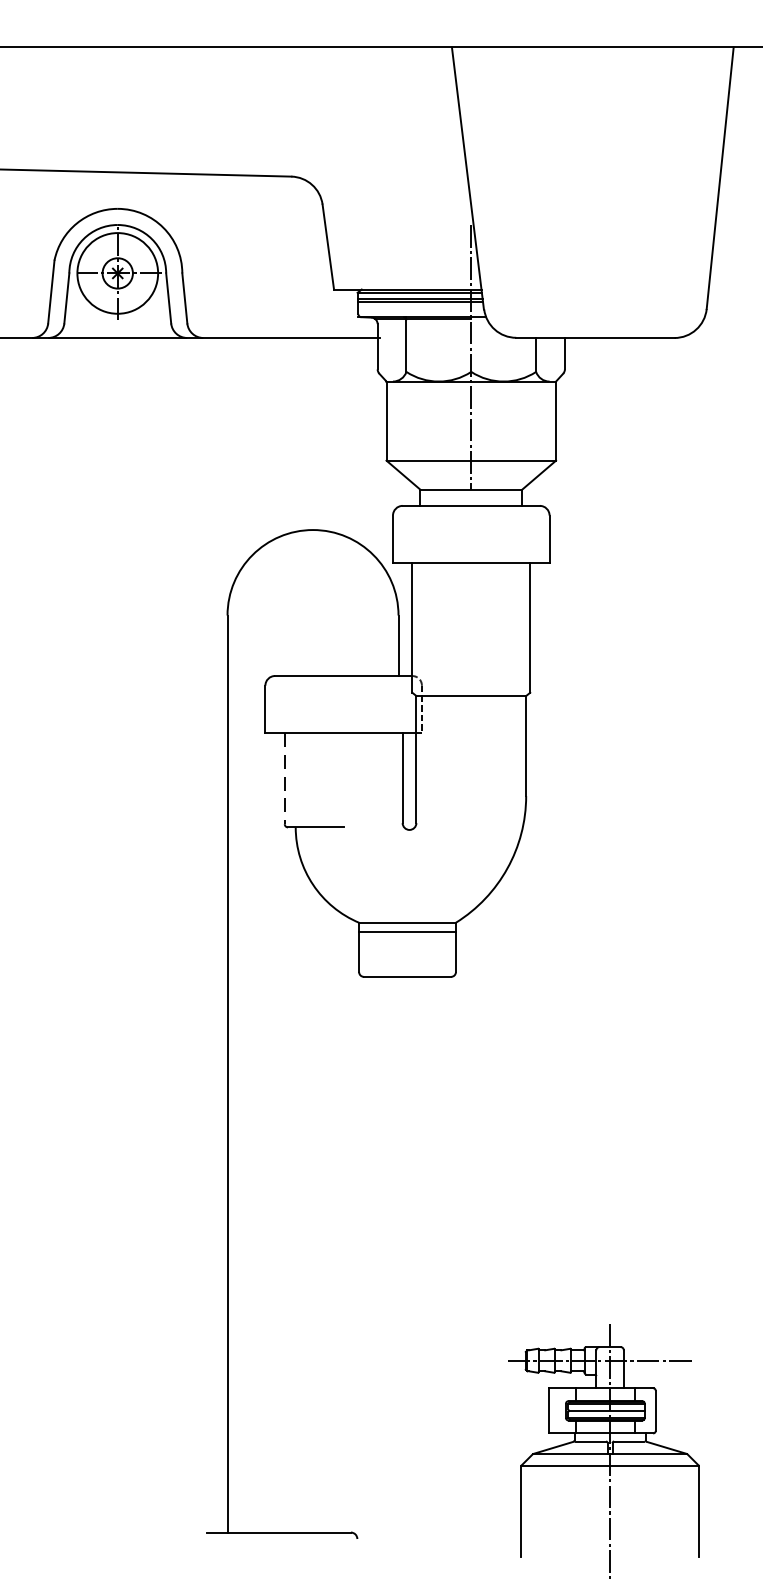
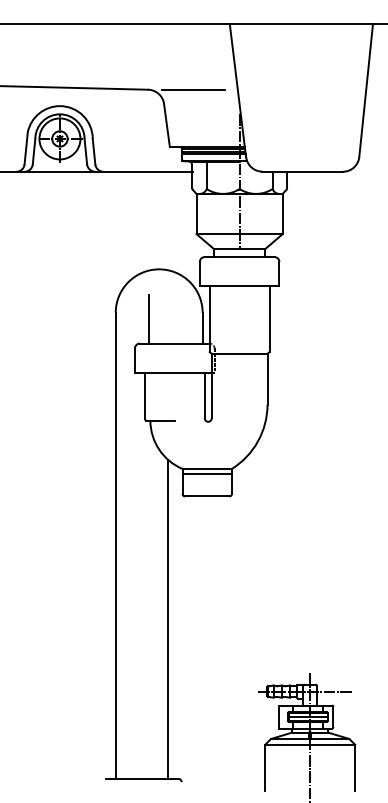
line: (380, 178) -> (193, 90), added
line: (291, 626) -> (148, 318), added
line: (284, 780) -> (144, 396), dashed -> solid
line: (331, 1216) -> (168, 618), added

